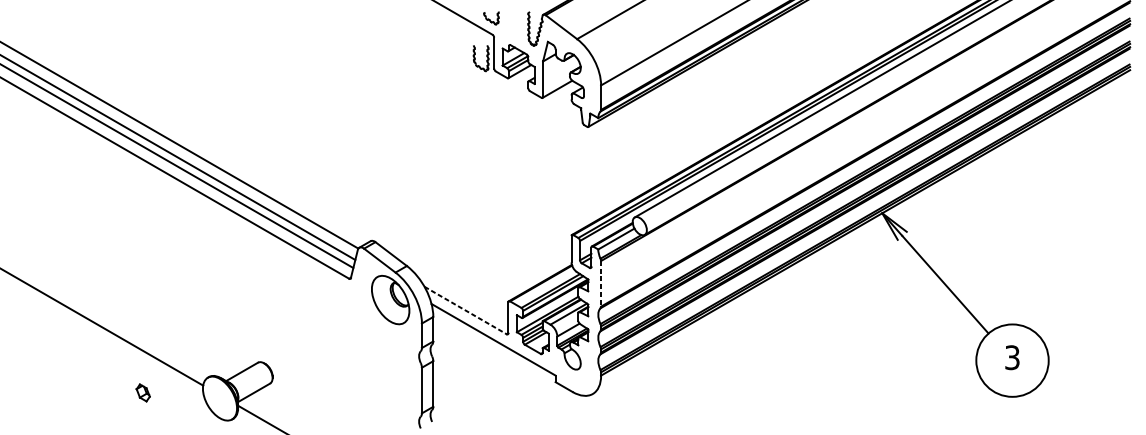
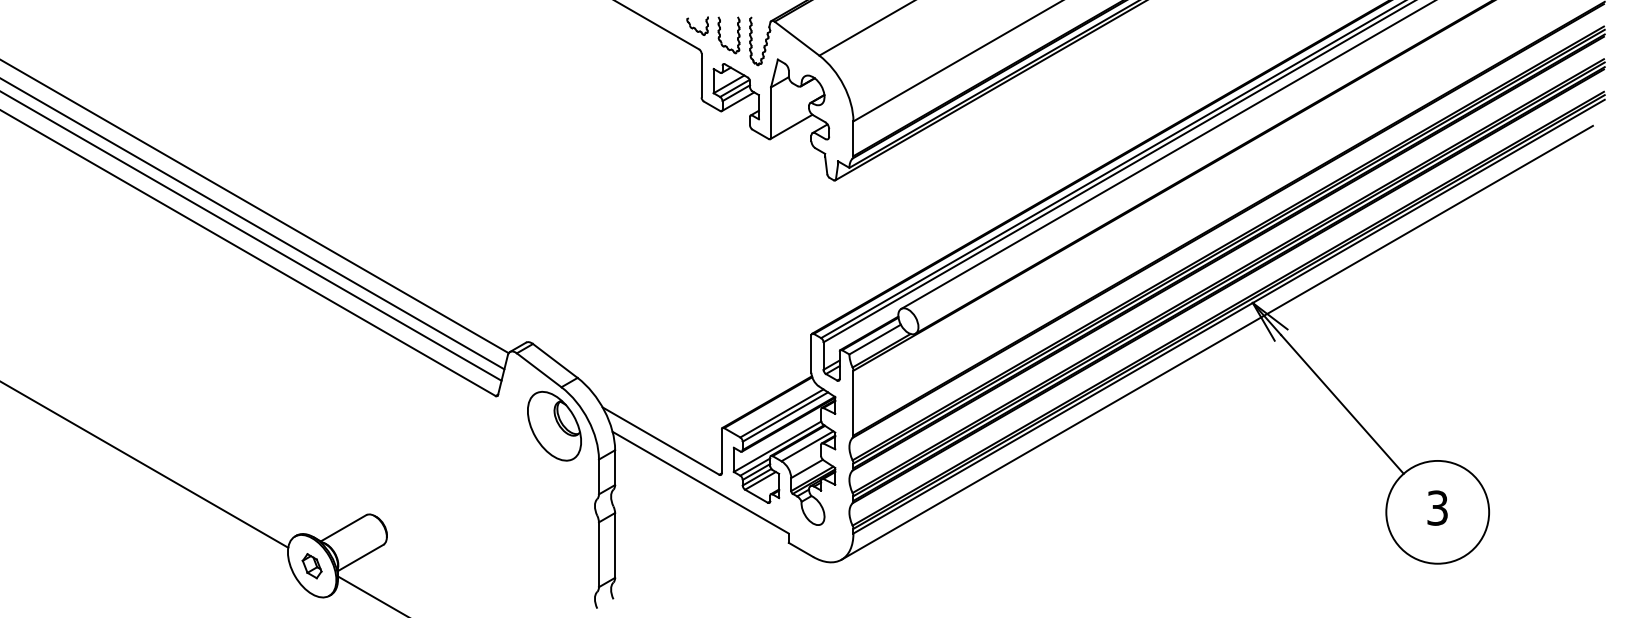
part: (475, 58) -> (720, 35), moved
line: (856, 241) -> (1216, 342), added
line: (601, 284) -> (853, 403), dashed -> solid
line: (465, 310) -> (661, 441), dashed -> solid
part: (142, 393) -> (311, 566), moved

